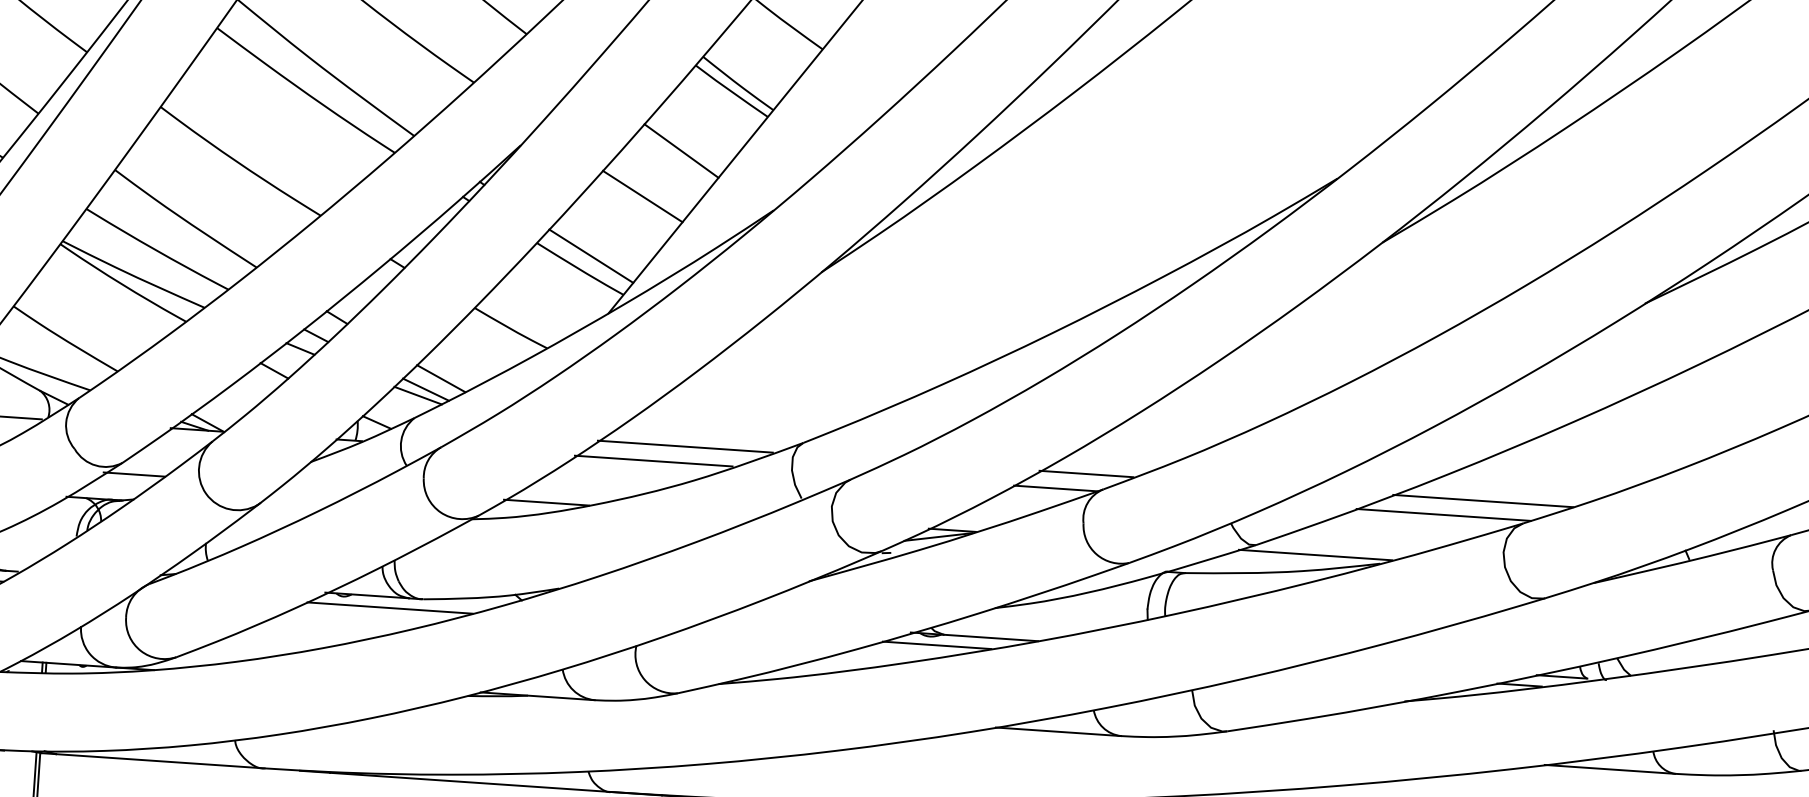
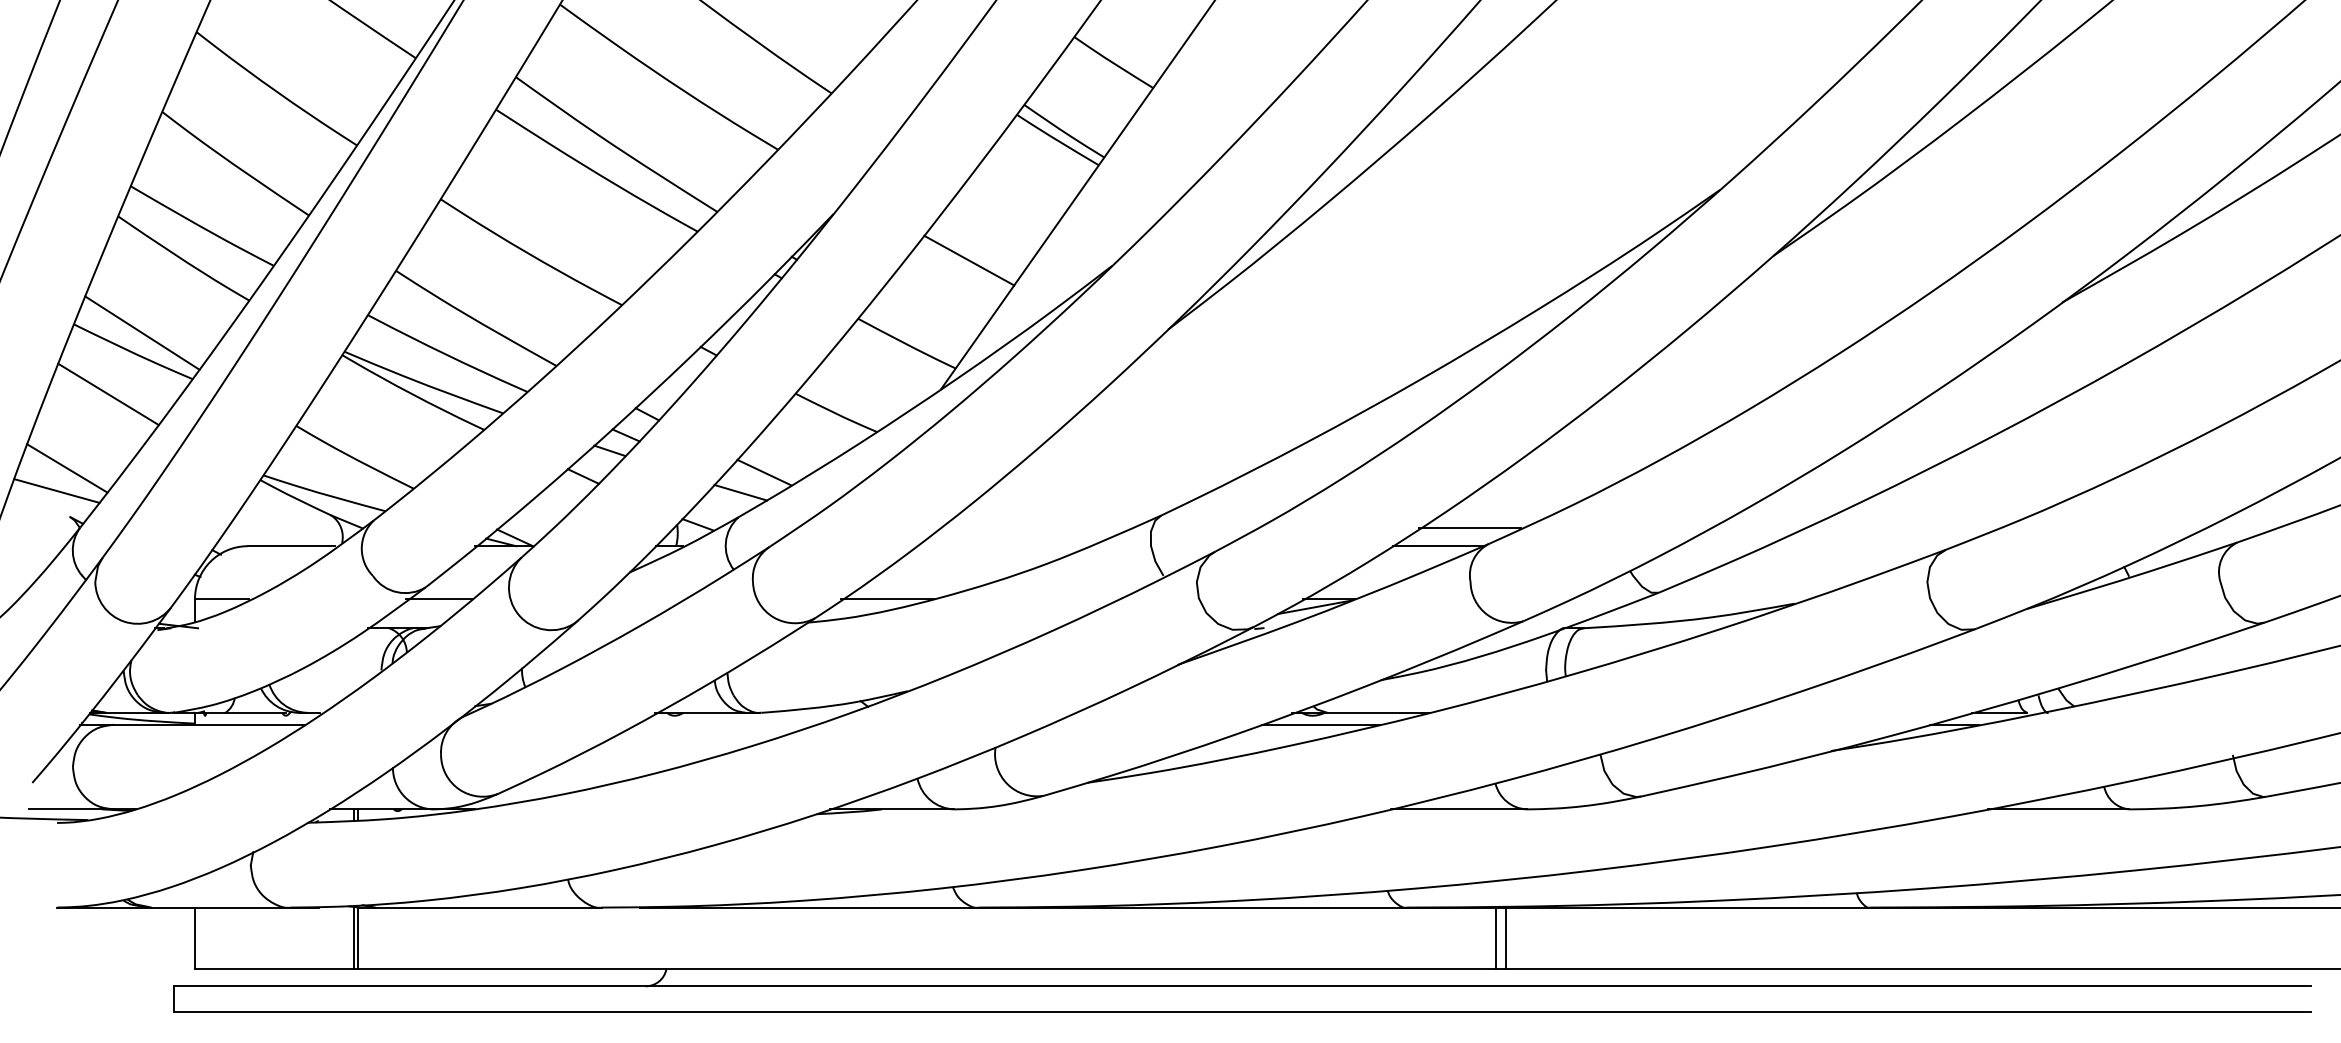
line: (681, 151) -> (1007, 208), removed
line: (590, 255) -> (917, 328), removed
line: (425, 389) -> (748, 485), removed
line: (685, 446) -> (1033, 528), removed
line: (653, 461) -> (1000, 546), removed
line: (1483, 501) -> (1901, 528), removed
line: (1443, 515) -> (1859, 546), removed
line: (1315, 555) -> (1723, 599), removed
line: (389, 607) -> (725, 724), removed

